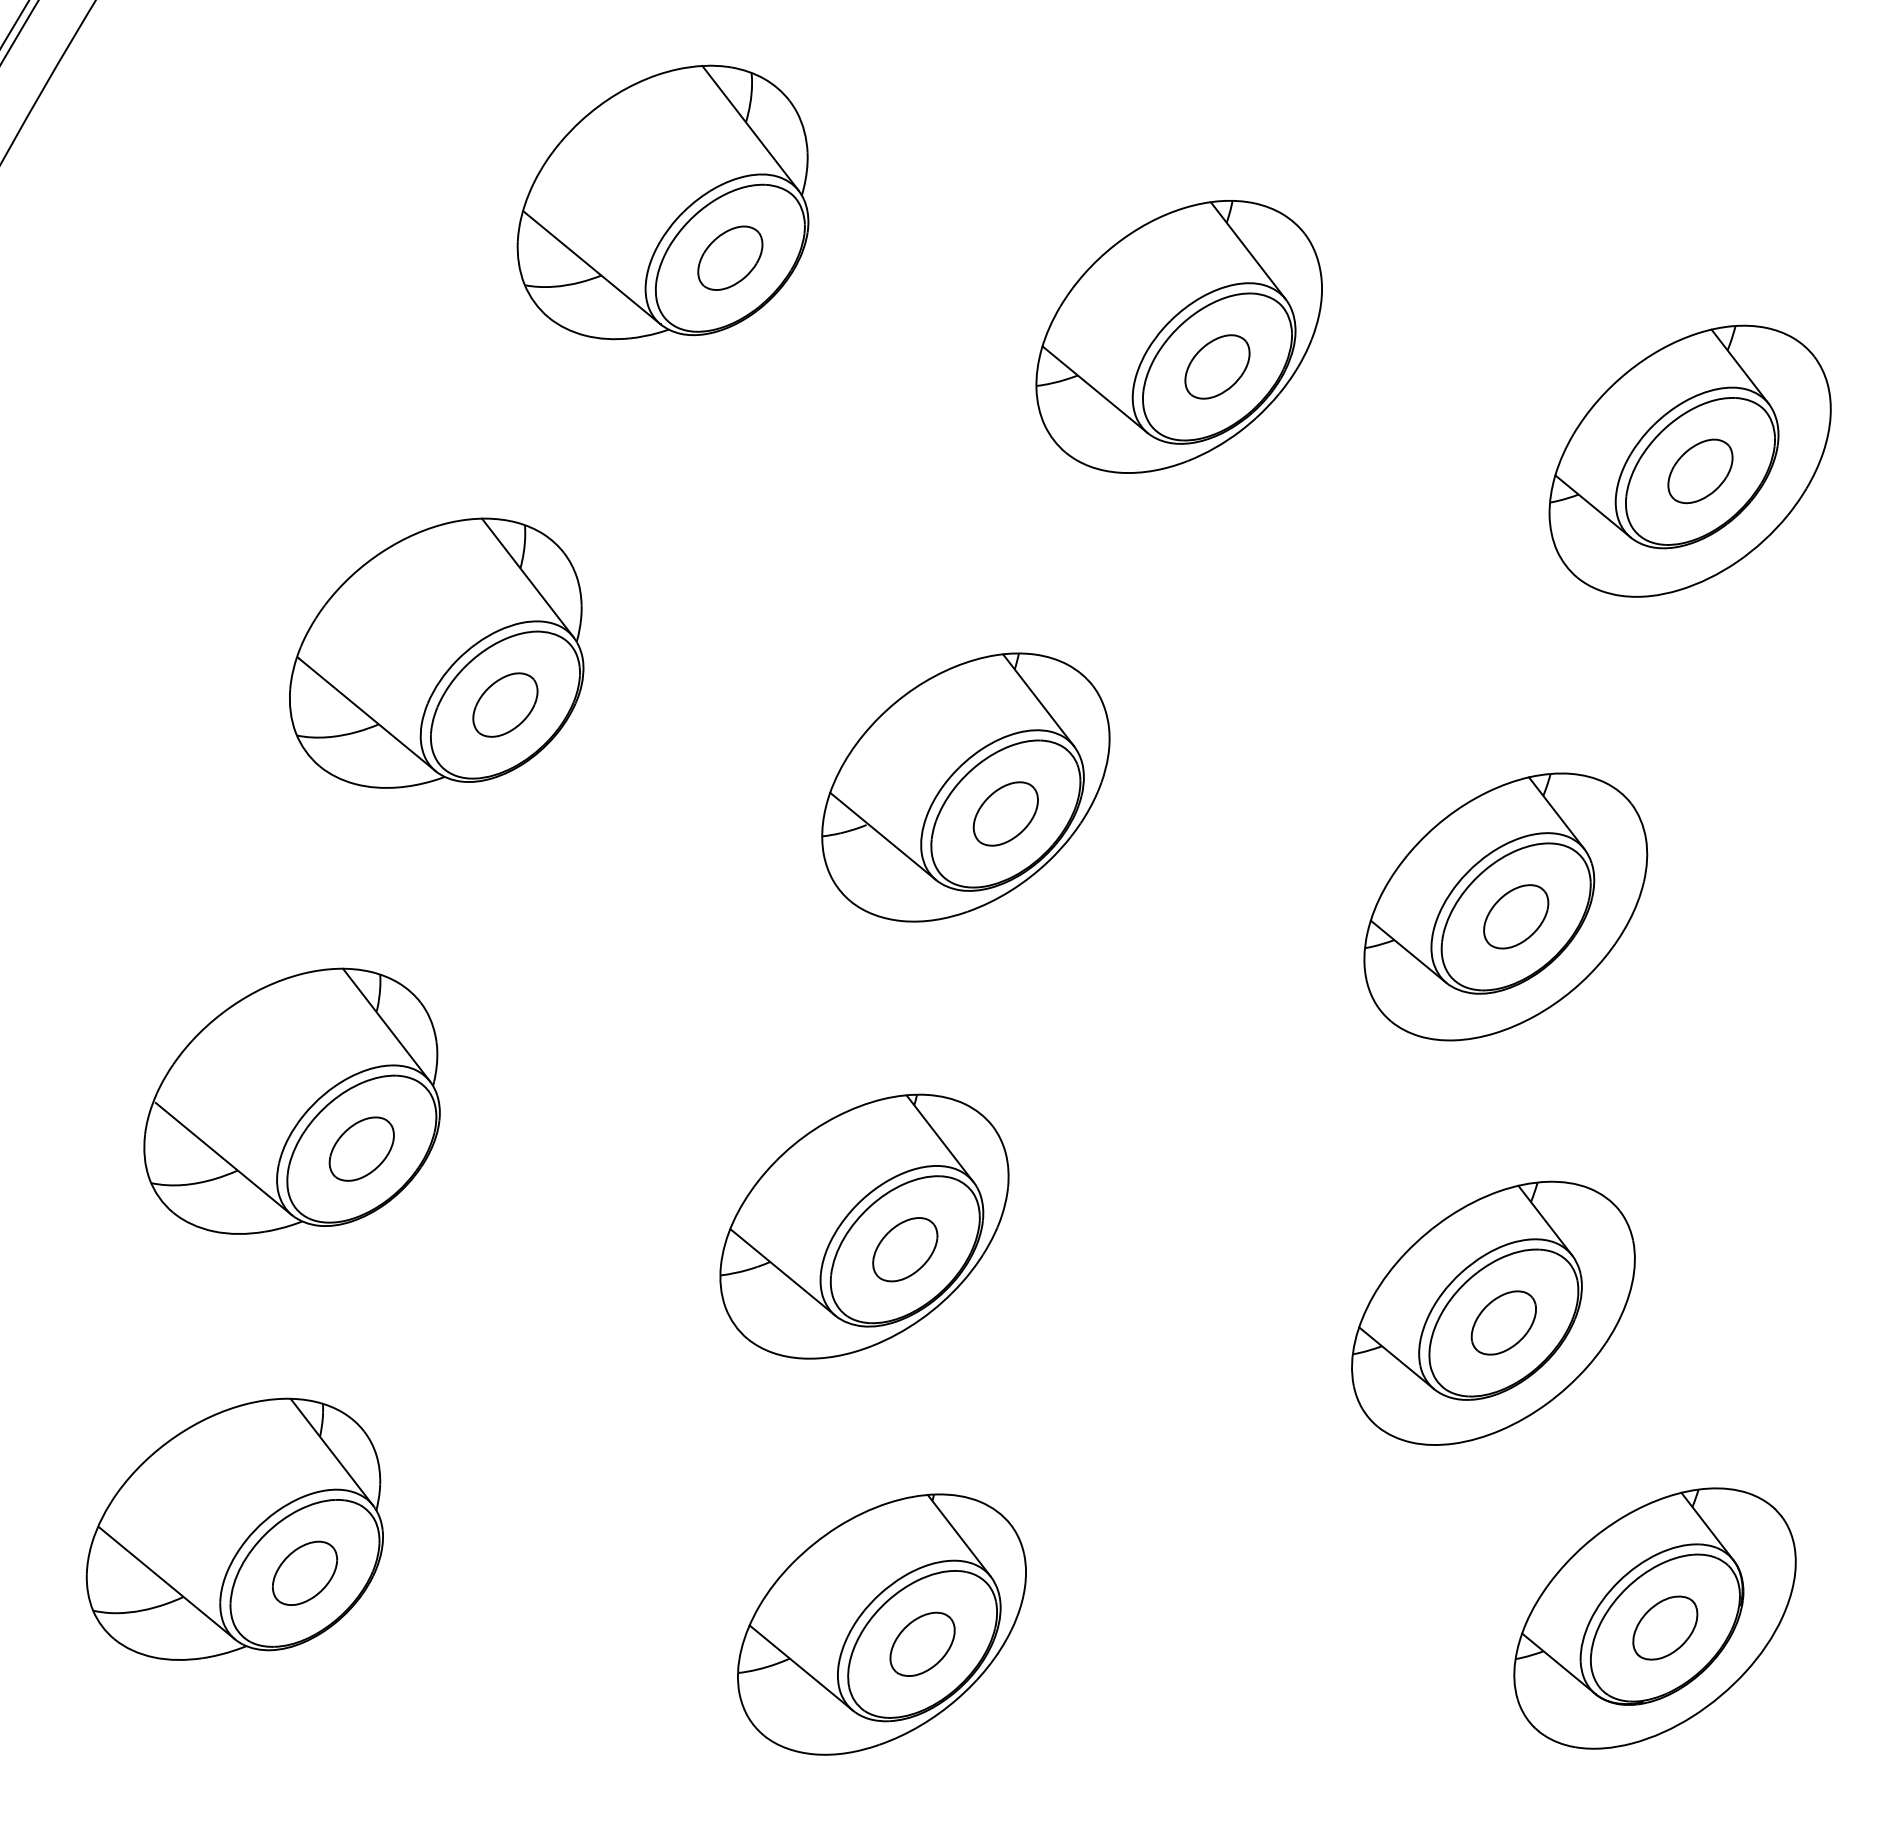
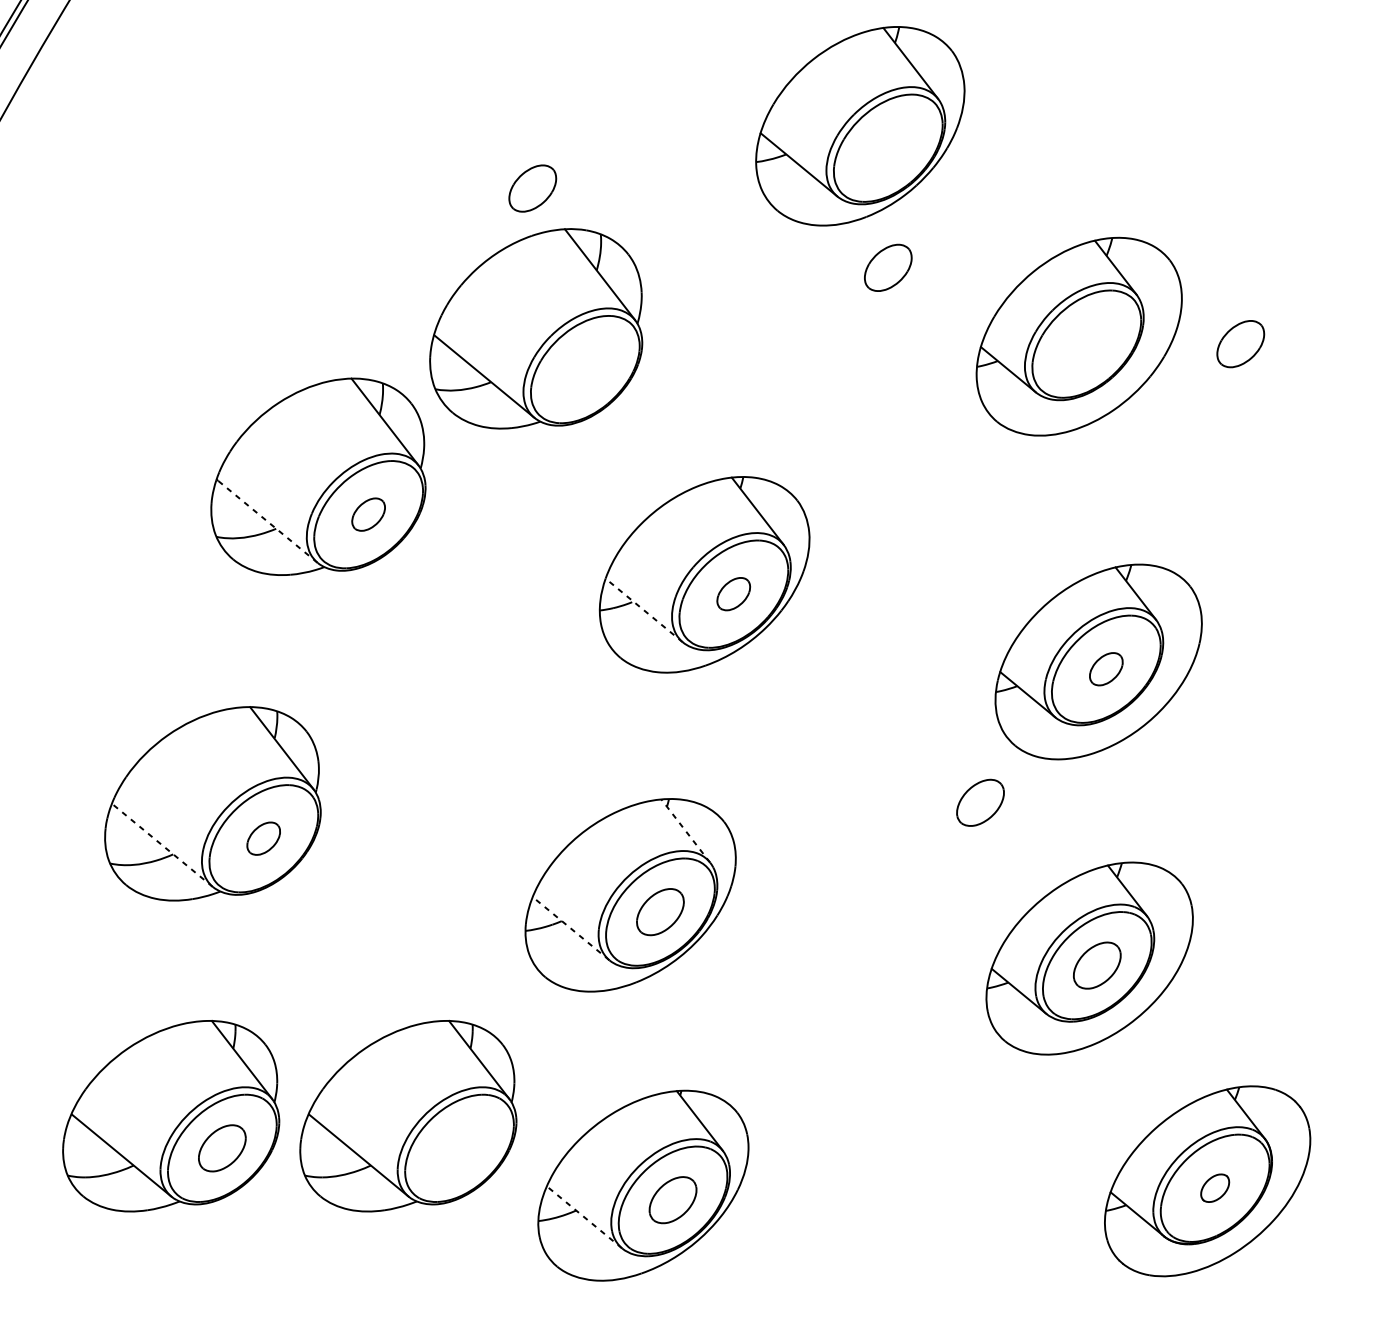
part: (662, 202) -> (535, 328), moved
part: (1178, 336) -> (859, 125), moved
part: (1689, 460) -> (1078, 336), moved
part: (505, 704) -> (368, 514), size x0.7
line: (367, 714) -> (267, 521), solid -> dashed
part: (1005, 813) -> (733, 593), size x0.7
line: (883, 836) -> (644, 610), solid -> dashed
part: (1516, 916) -> (1106, 668), size x0.7
part: (1343, 1099) -> (980, 802), added
line: (940, 1138) -> (686, 830), solid -> dashed
part: (361, 1148) -> (263, 838), size x0.7
line: (223, 1158) -> (162, 845), solid -> dashed
line: (782, 1272) -> (570, 928), solid -> dashed
part: (559, 1528) -> (408, 1115), added
part: (1665, 1627) -> (1215, 1187), size x0.6
line: (801, 1667) -> (584, 1217), solid -> dashed

